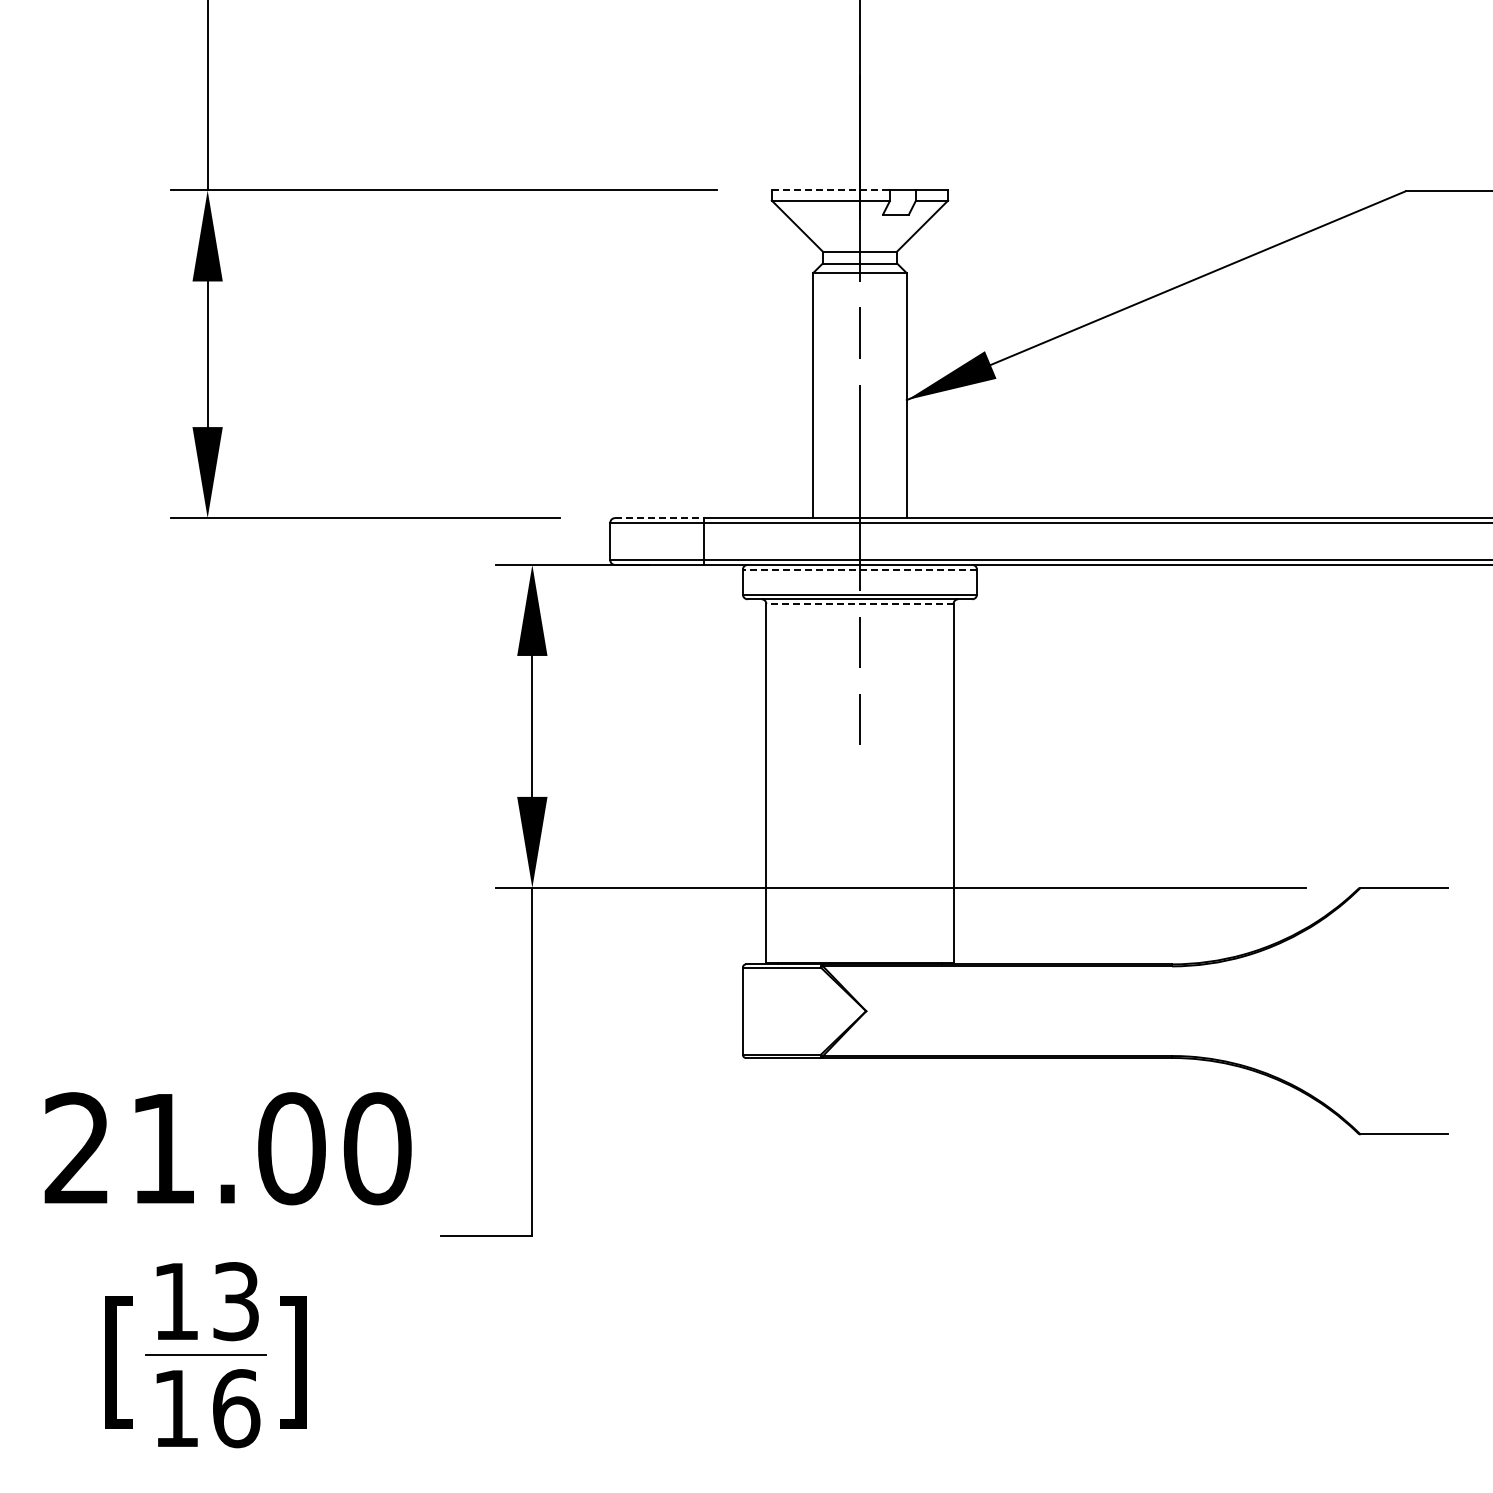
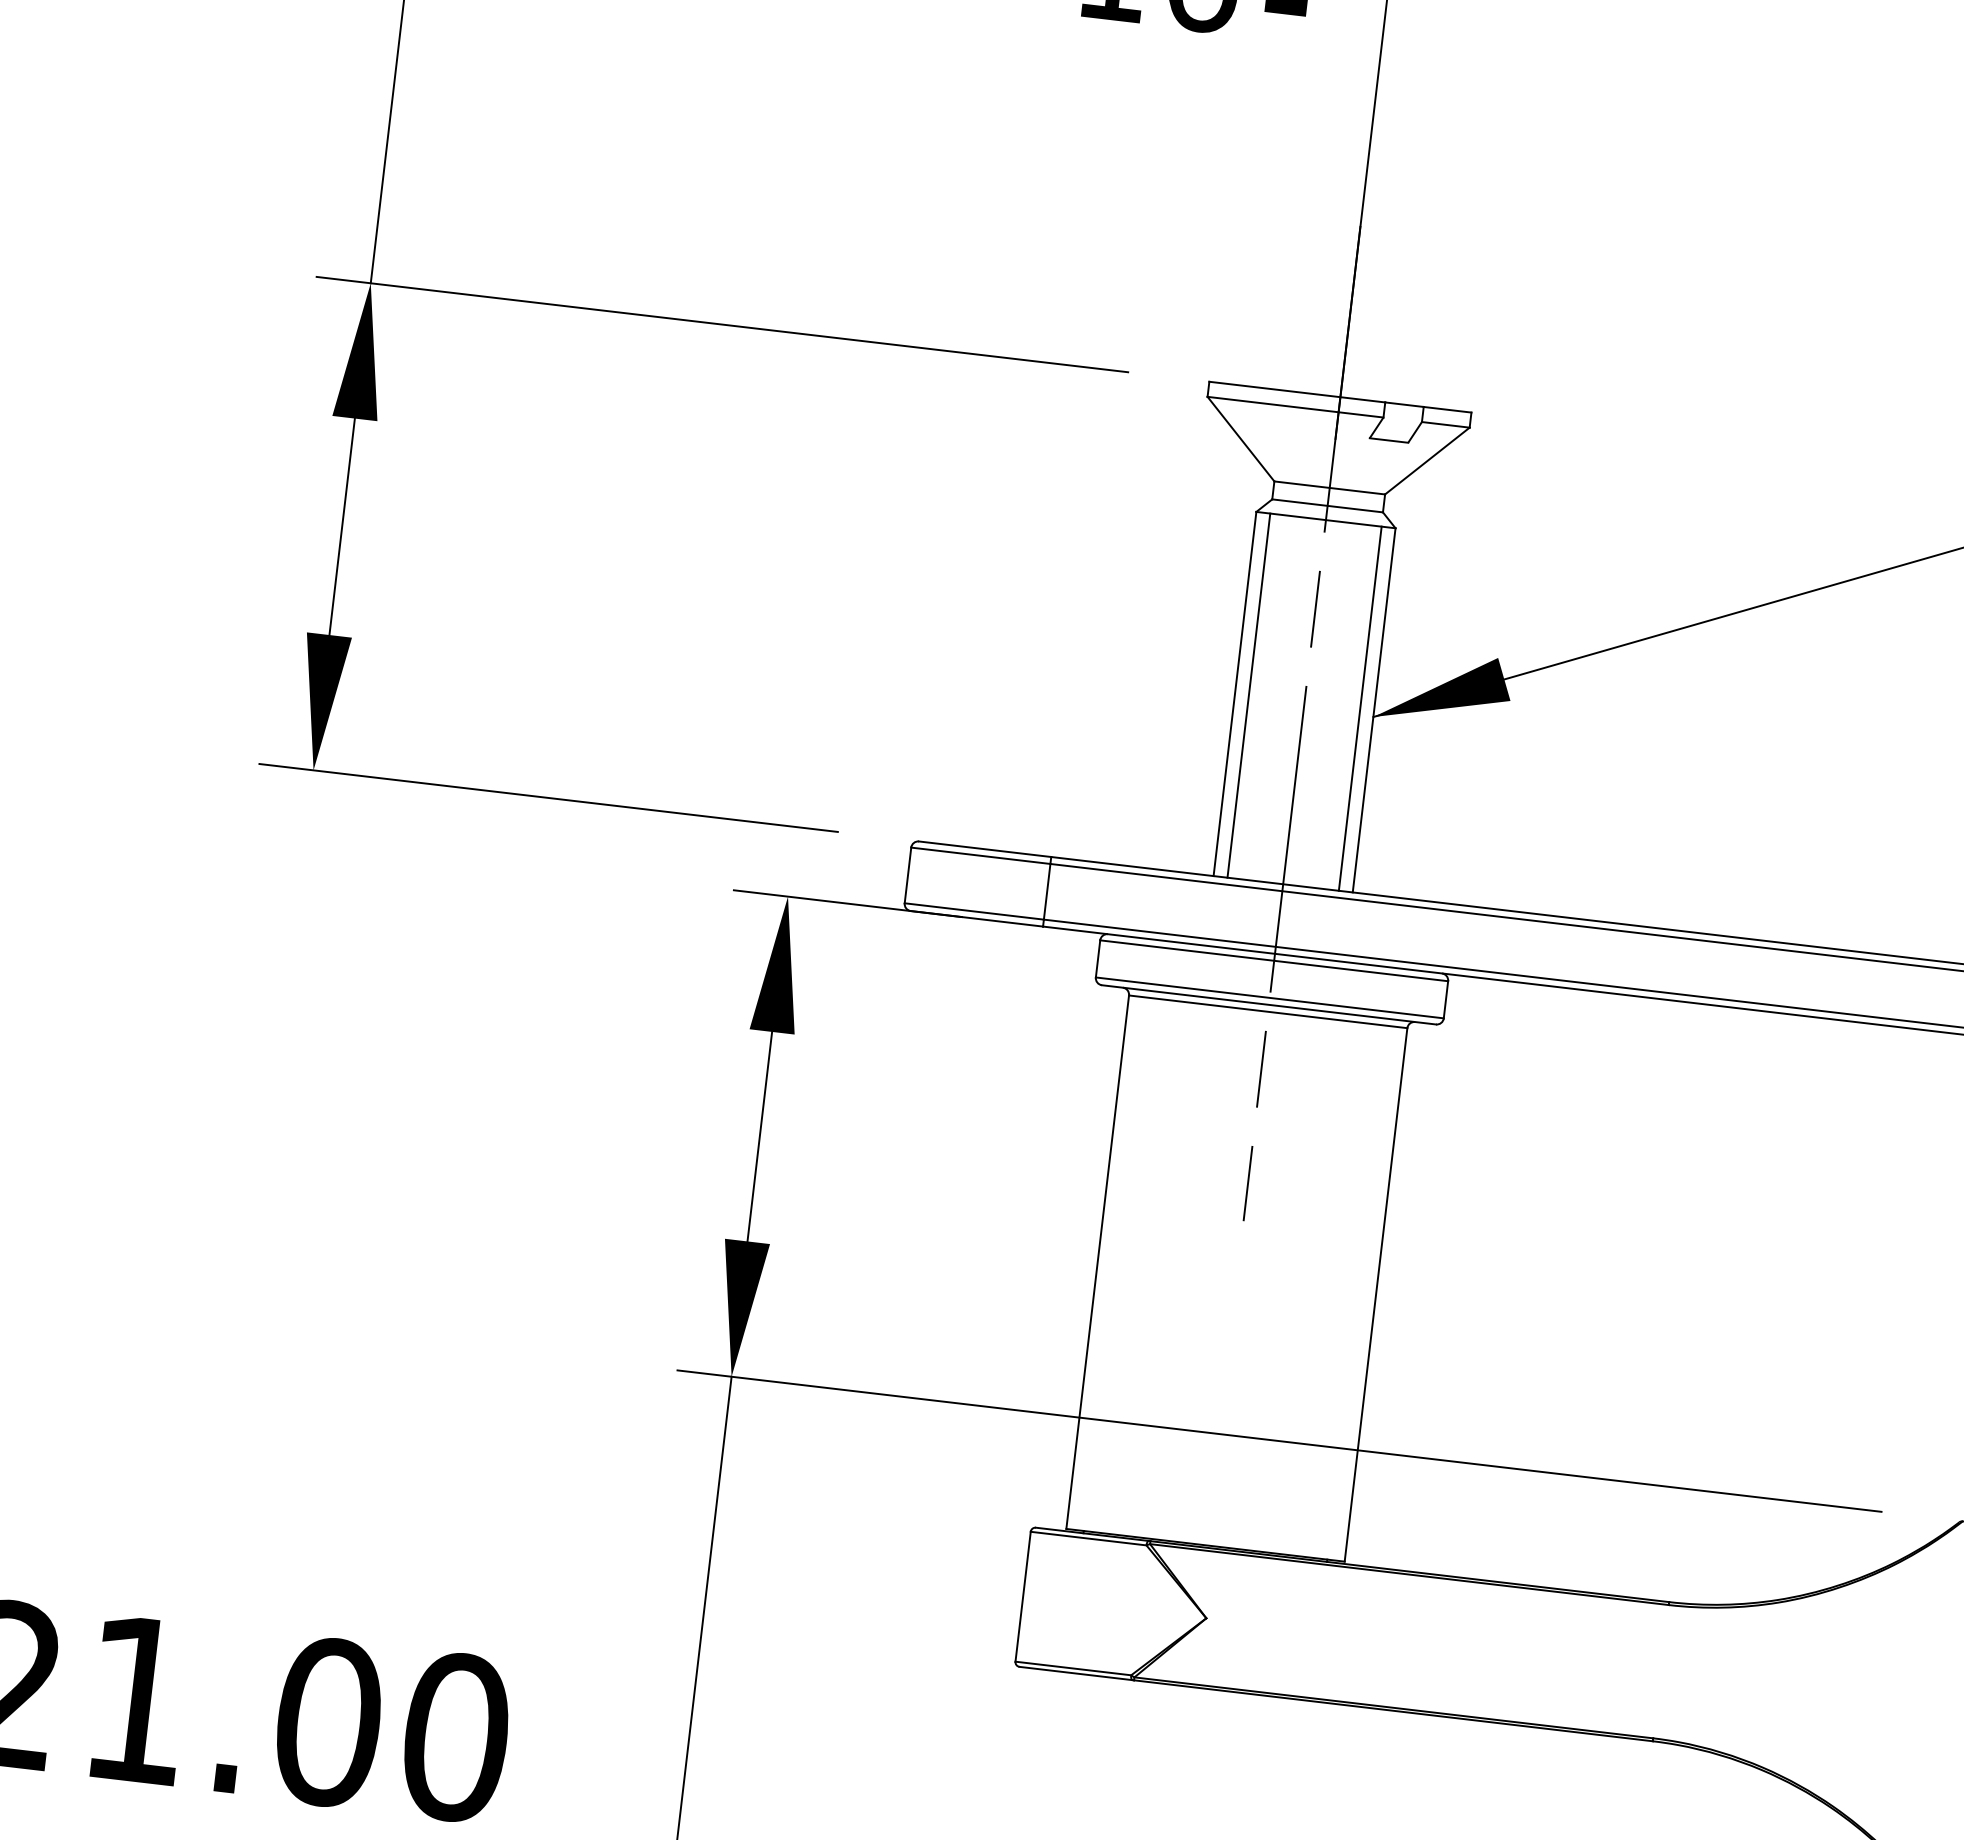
line: (831, 190) -> (1298, 392), dashed -> solid
line: (822, 395) -> (1248, 695), added
line: (897, 395) -> (1360, 708), added
line: (659, 518) -> (985, 849), dashed -> solid
line: (859, 569) -> (1273, 960), dashed -> solid
line: (859, 603) -> (1267, 1011), dashed -> solid

